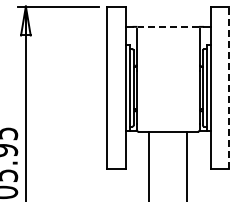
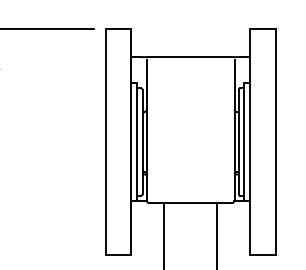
line: (168, 26) -> (190, 56), dashed -> solid
line: (229, 87) -> (275, 141), dashed -> solid

